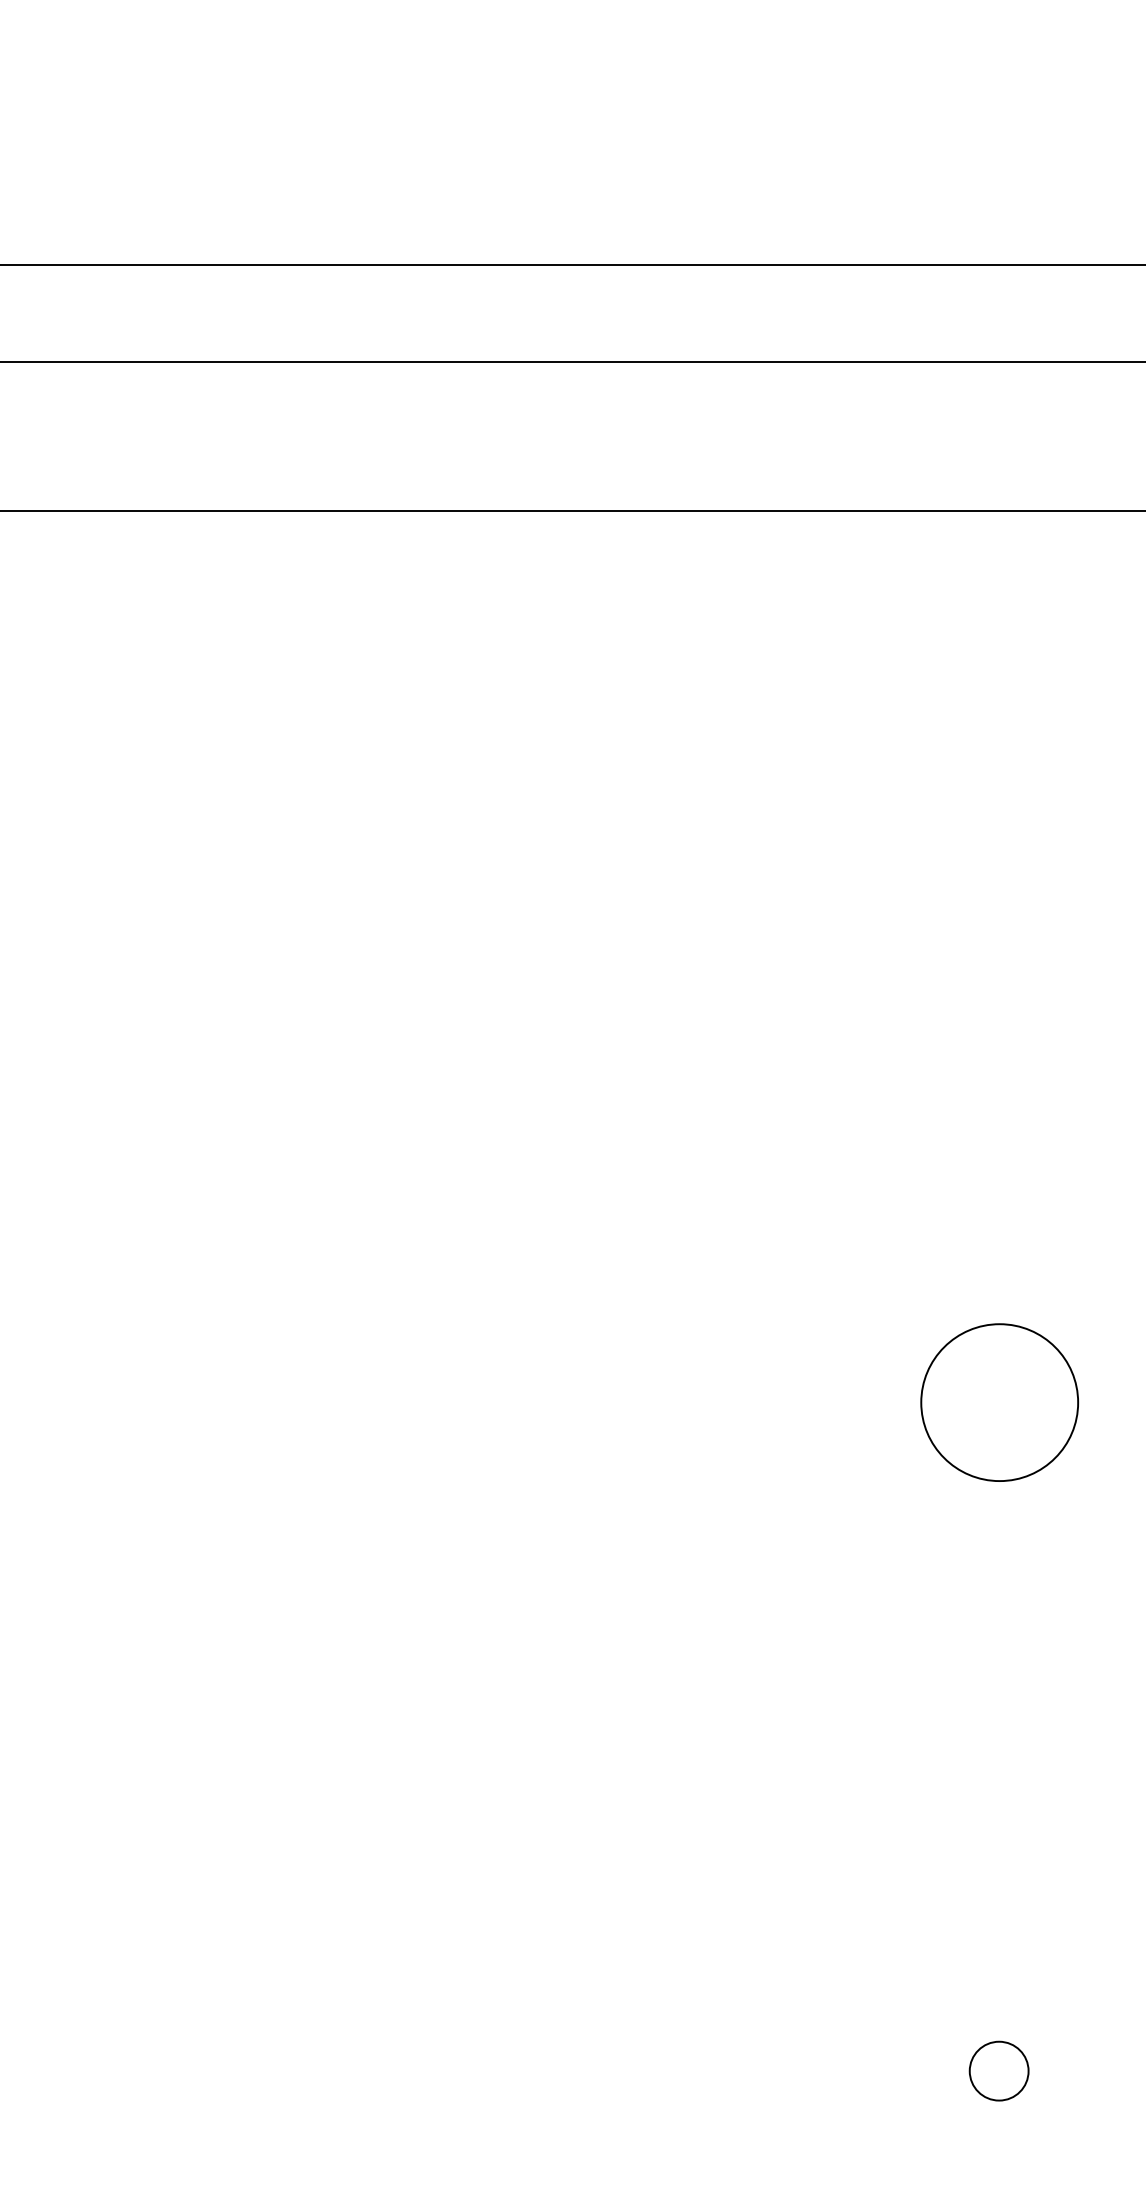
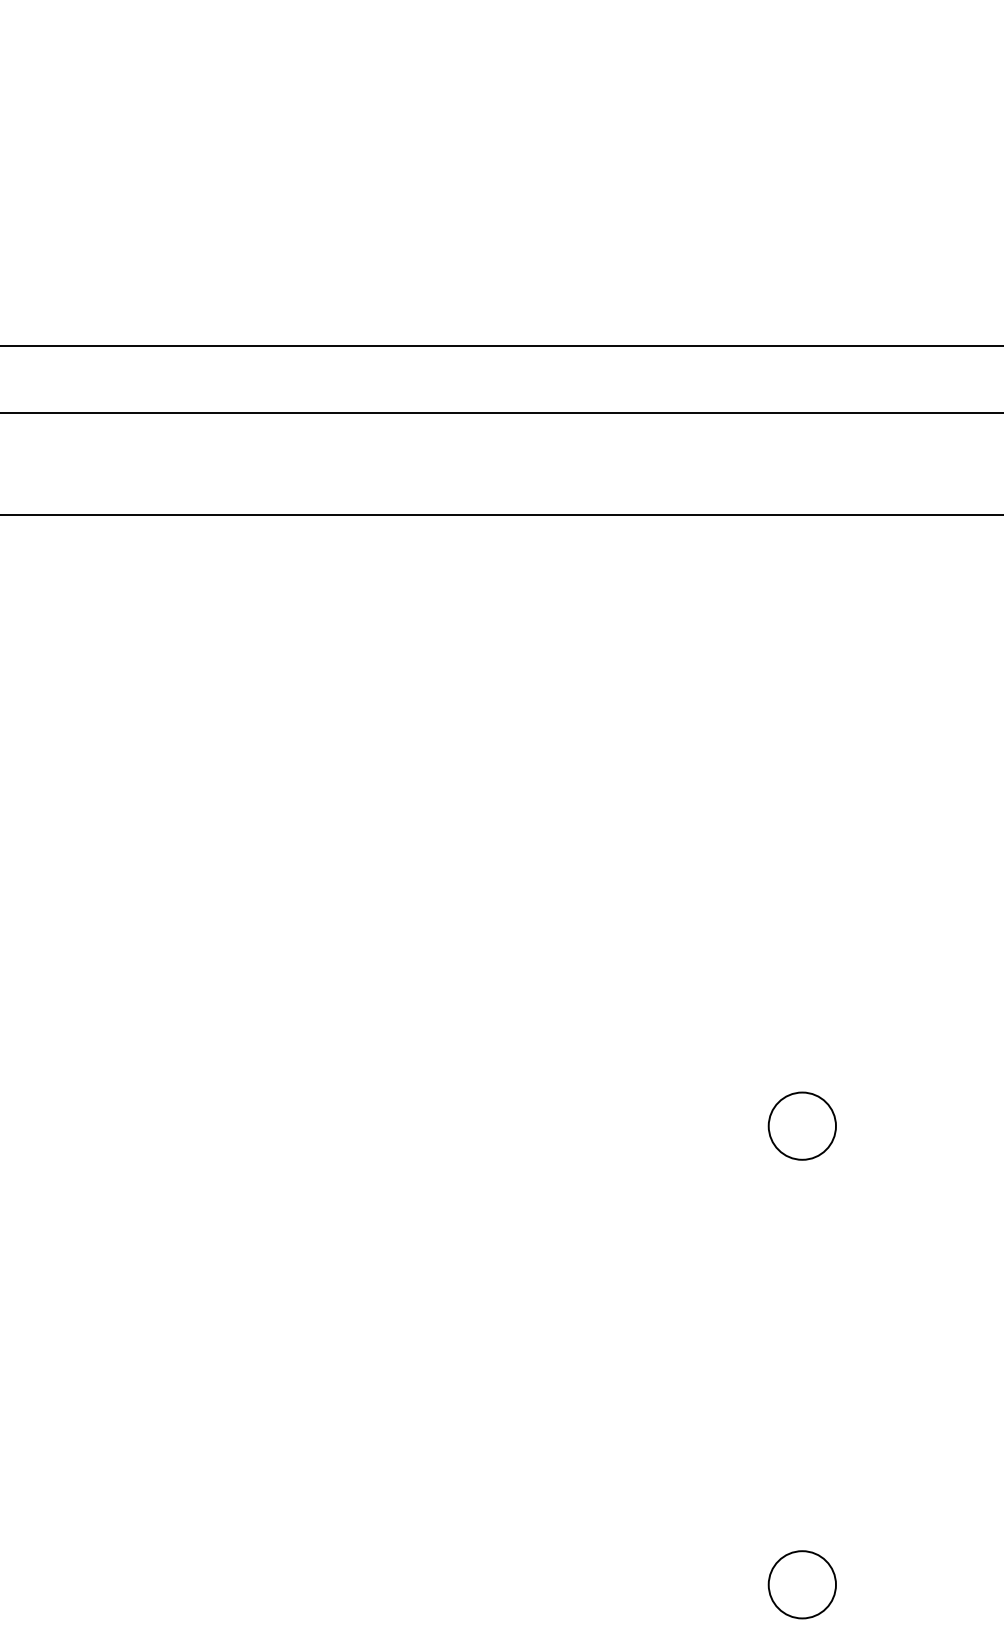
circle: (998, 1401) -> (801, 1125), size x0.62
circle: (998, 2070) -> (801, 1584), size x1.67

